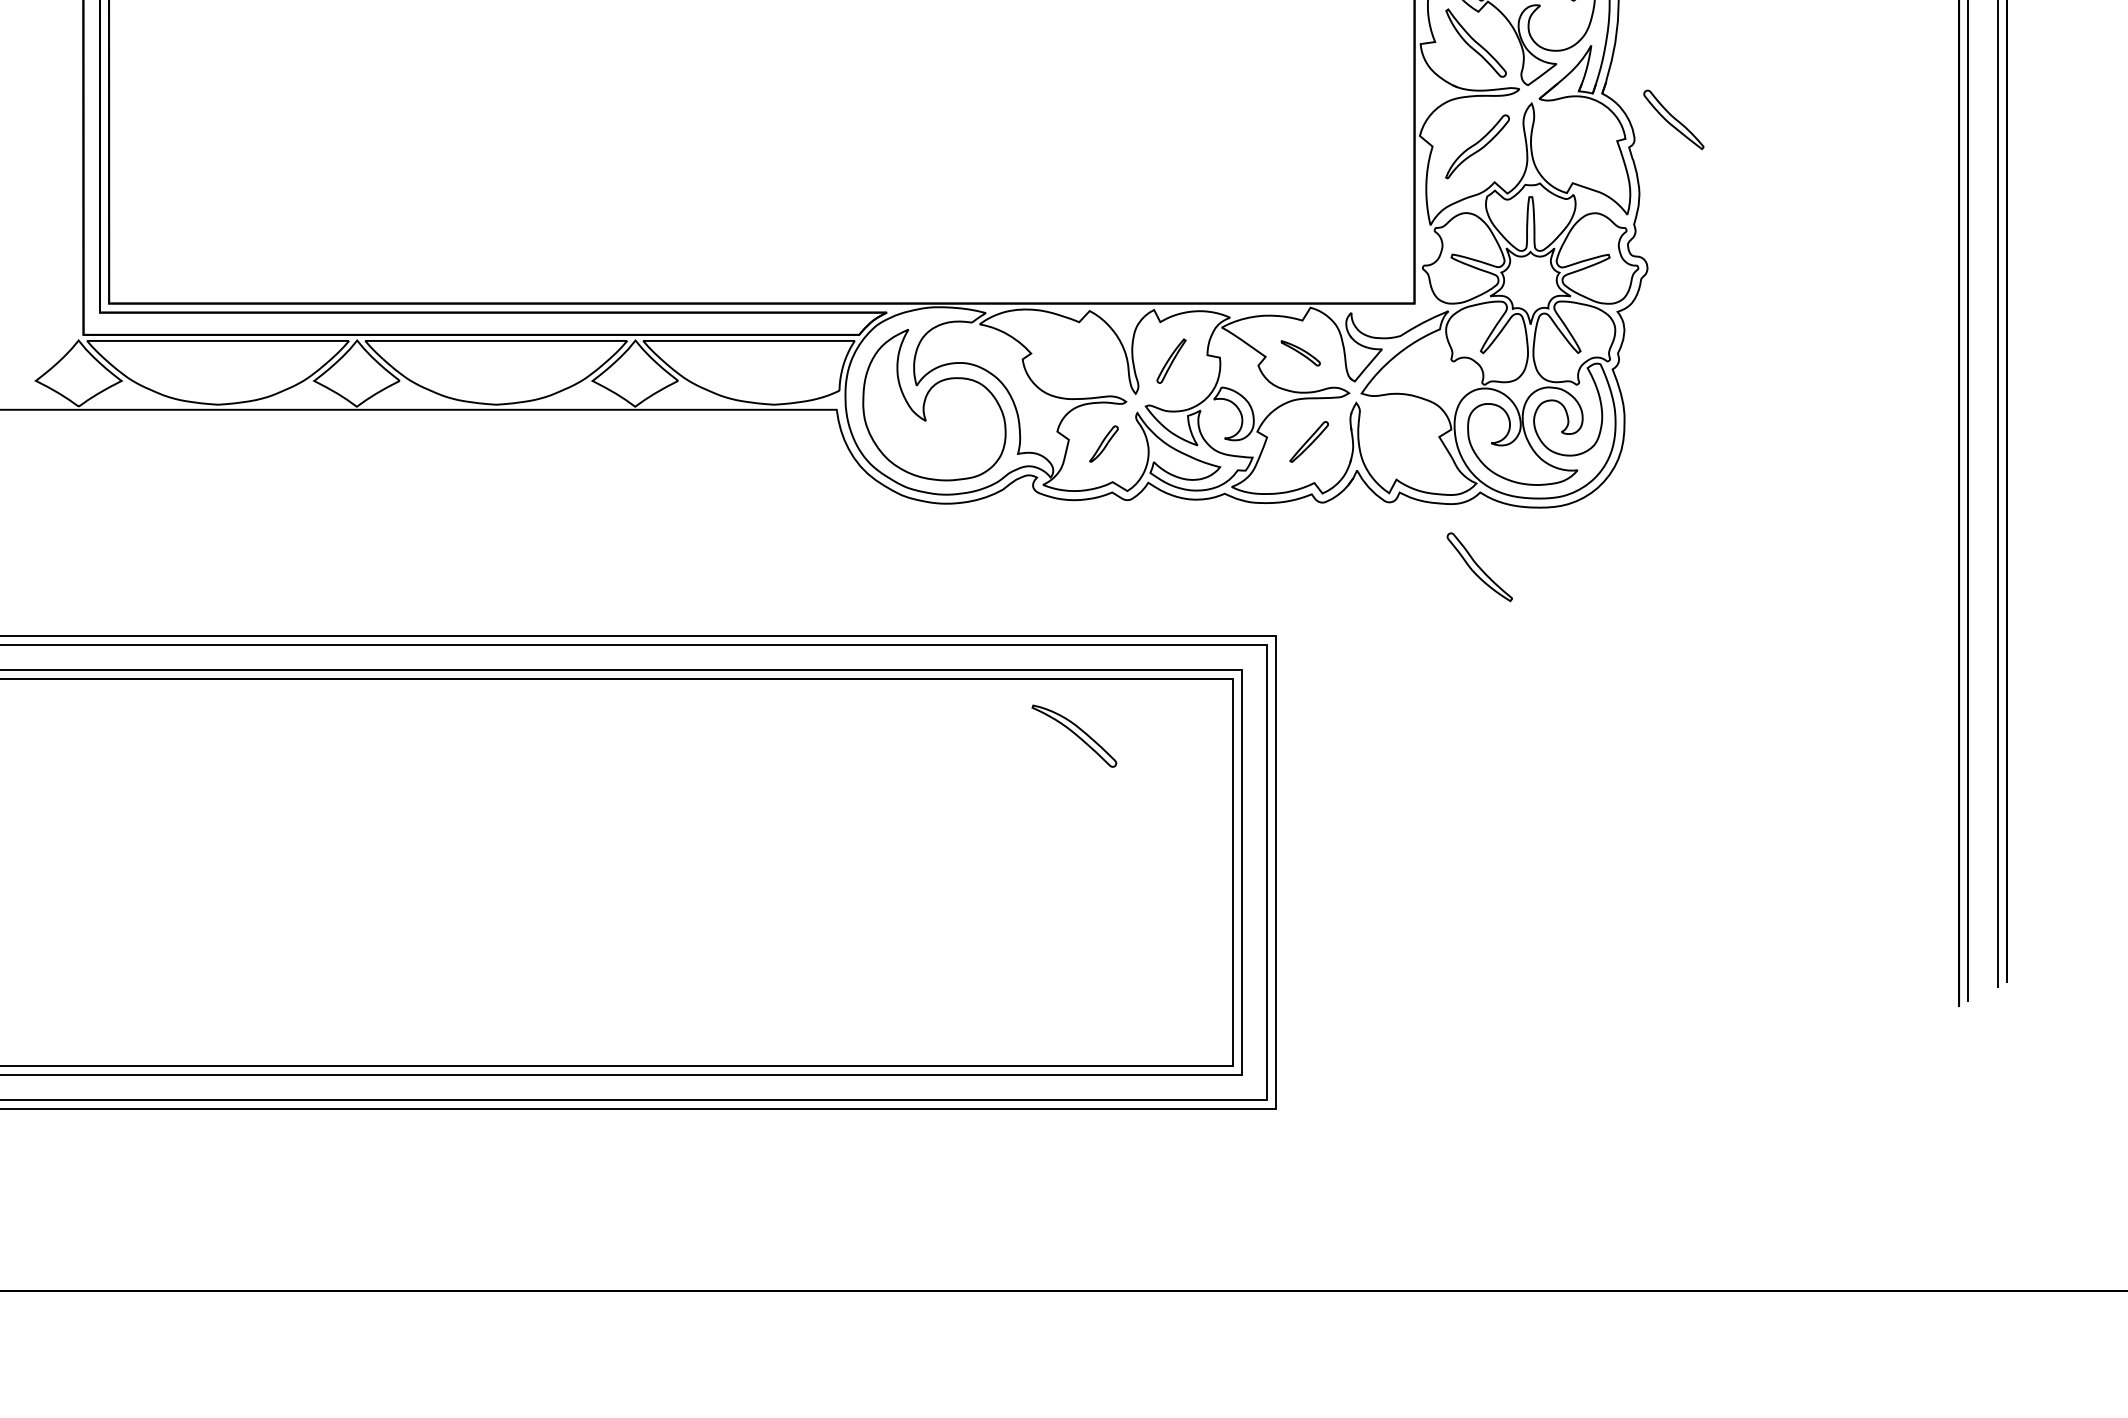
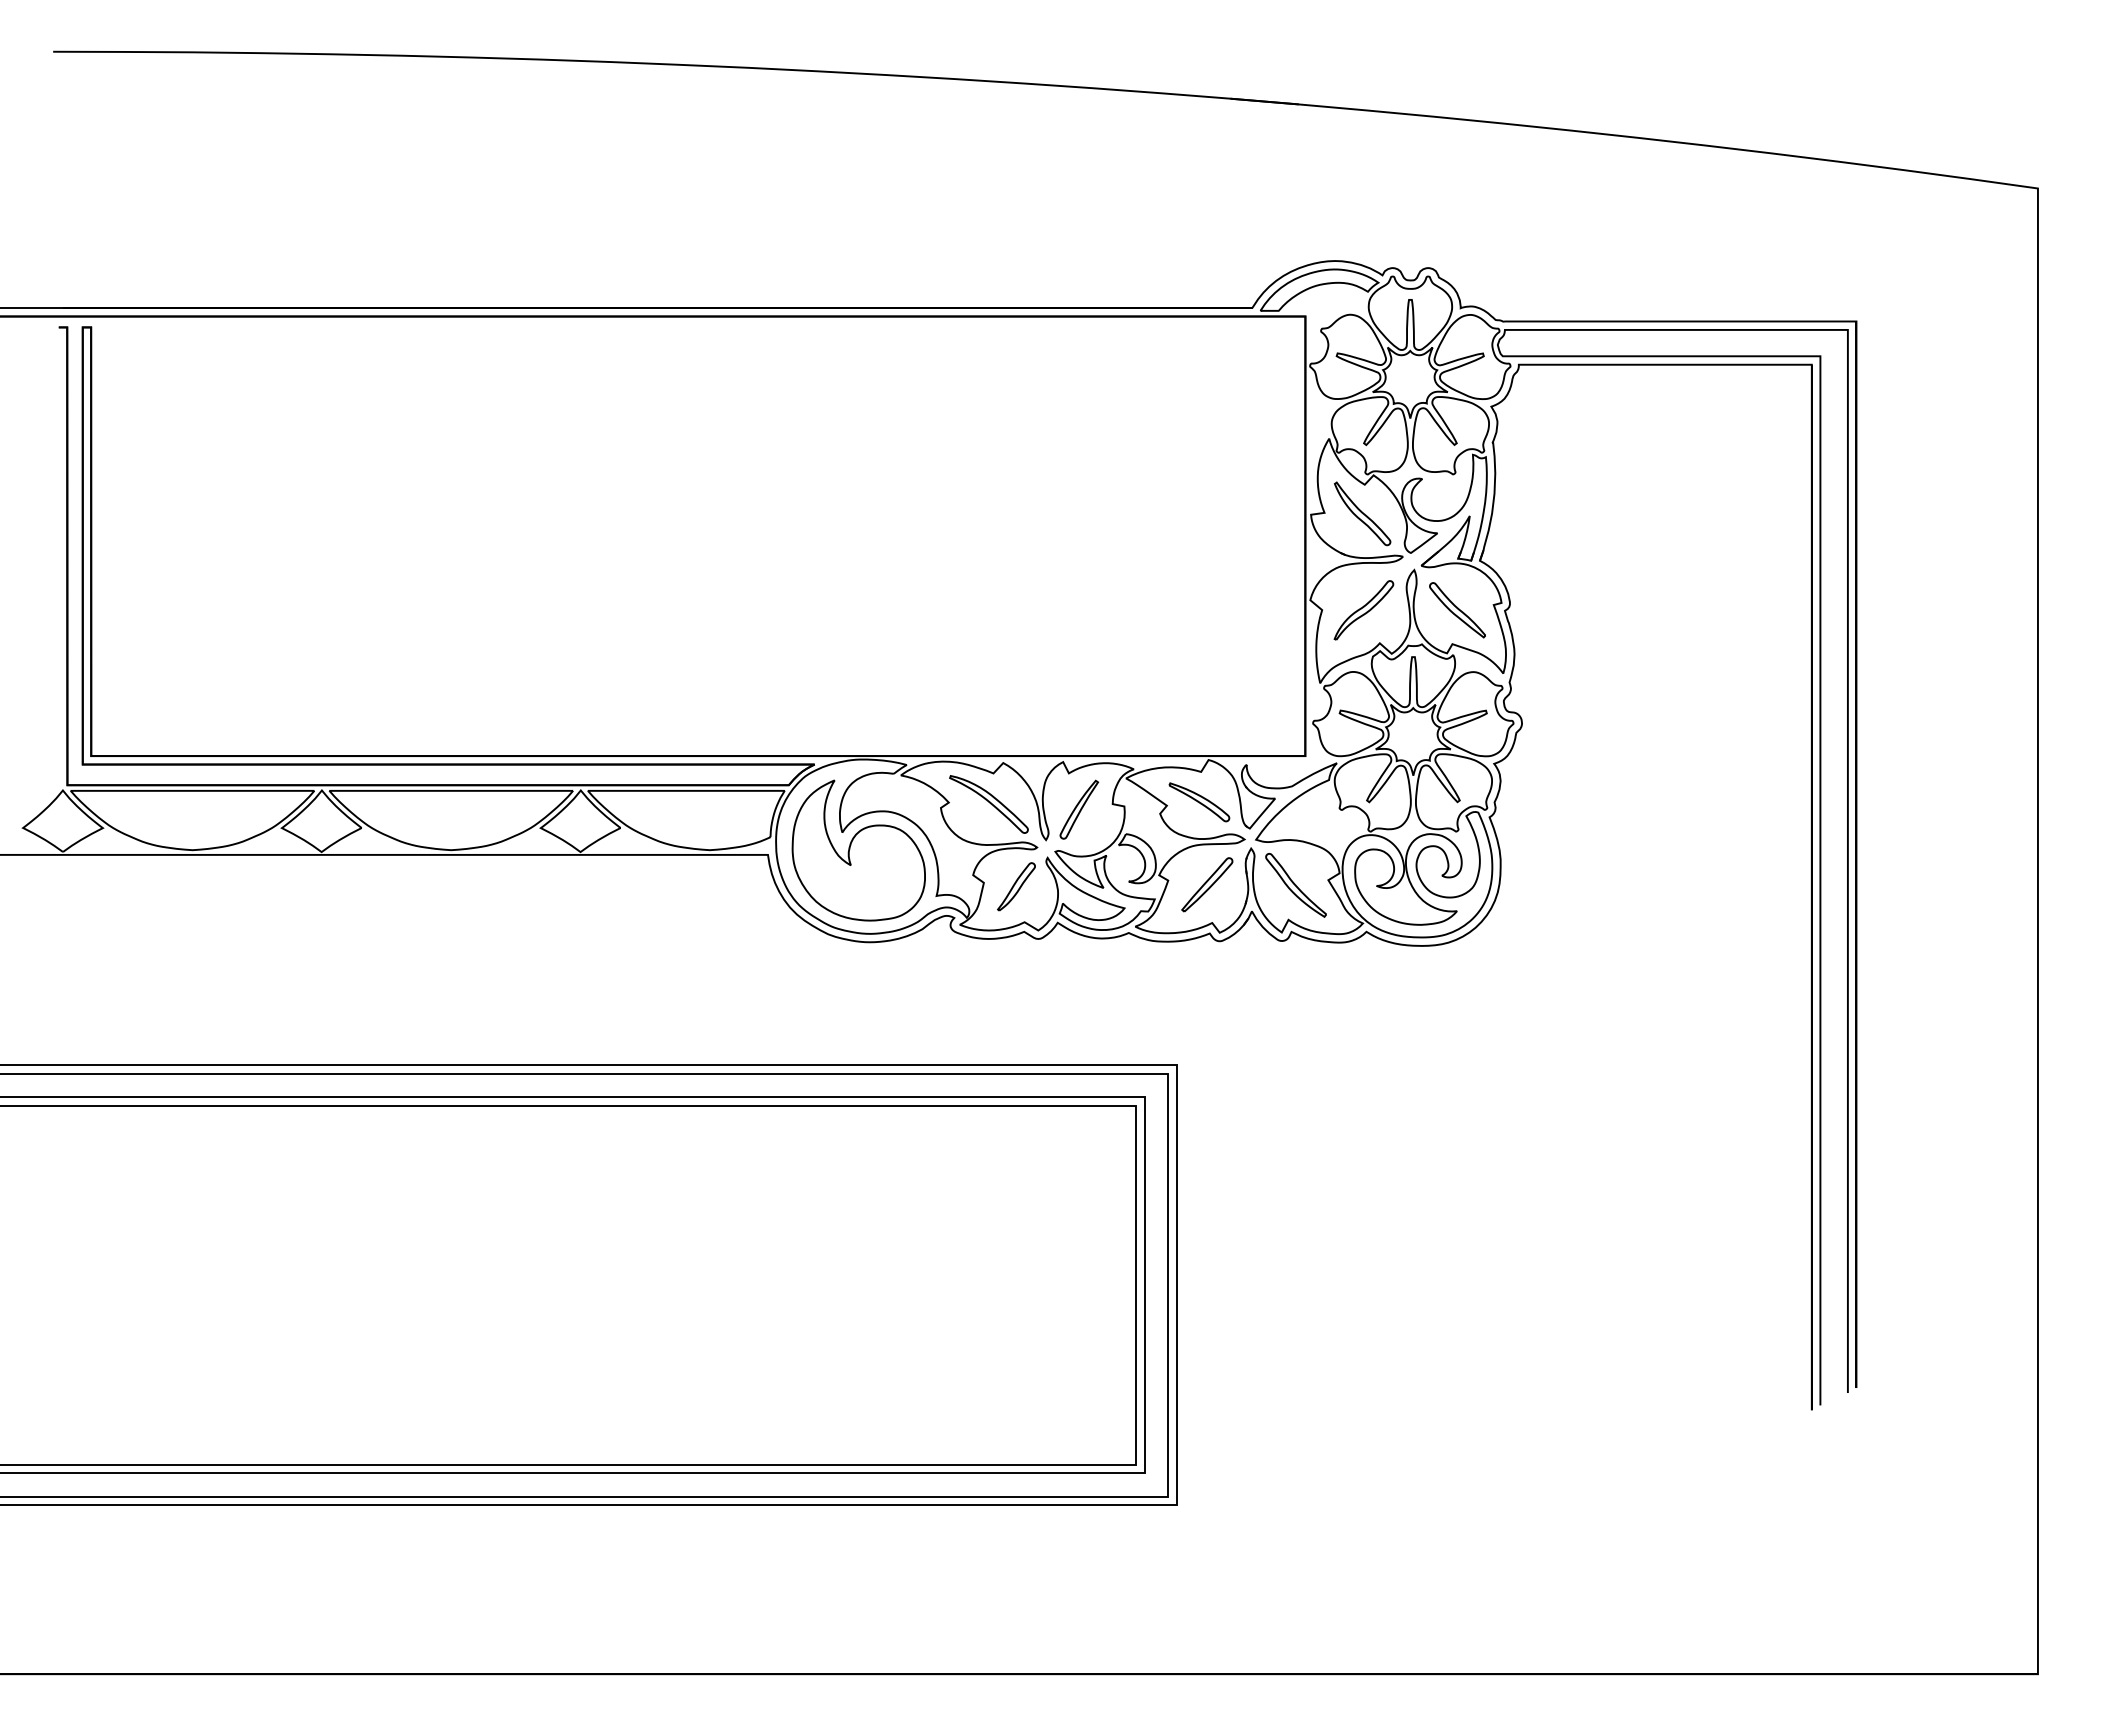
part: (1673, 120) -> (1457, 610), moved
part: (1300, 353) -> (1199, 802), size x1.67
part: (1171, 360) -> (1079, 809), size x1.43
part: (1309, 441) -> (1207, 884), size x1.43
part: (1103, 443) -> (1016, 886), size x1.43
part: (1479, 566) -> (1295, 884), moved
part: (1073, 736) -> (988, 804), moved

